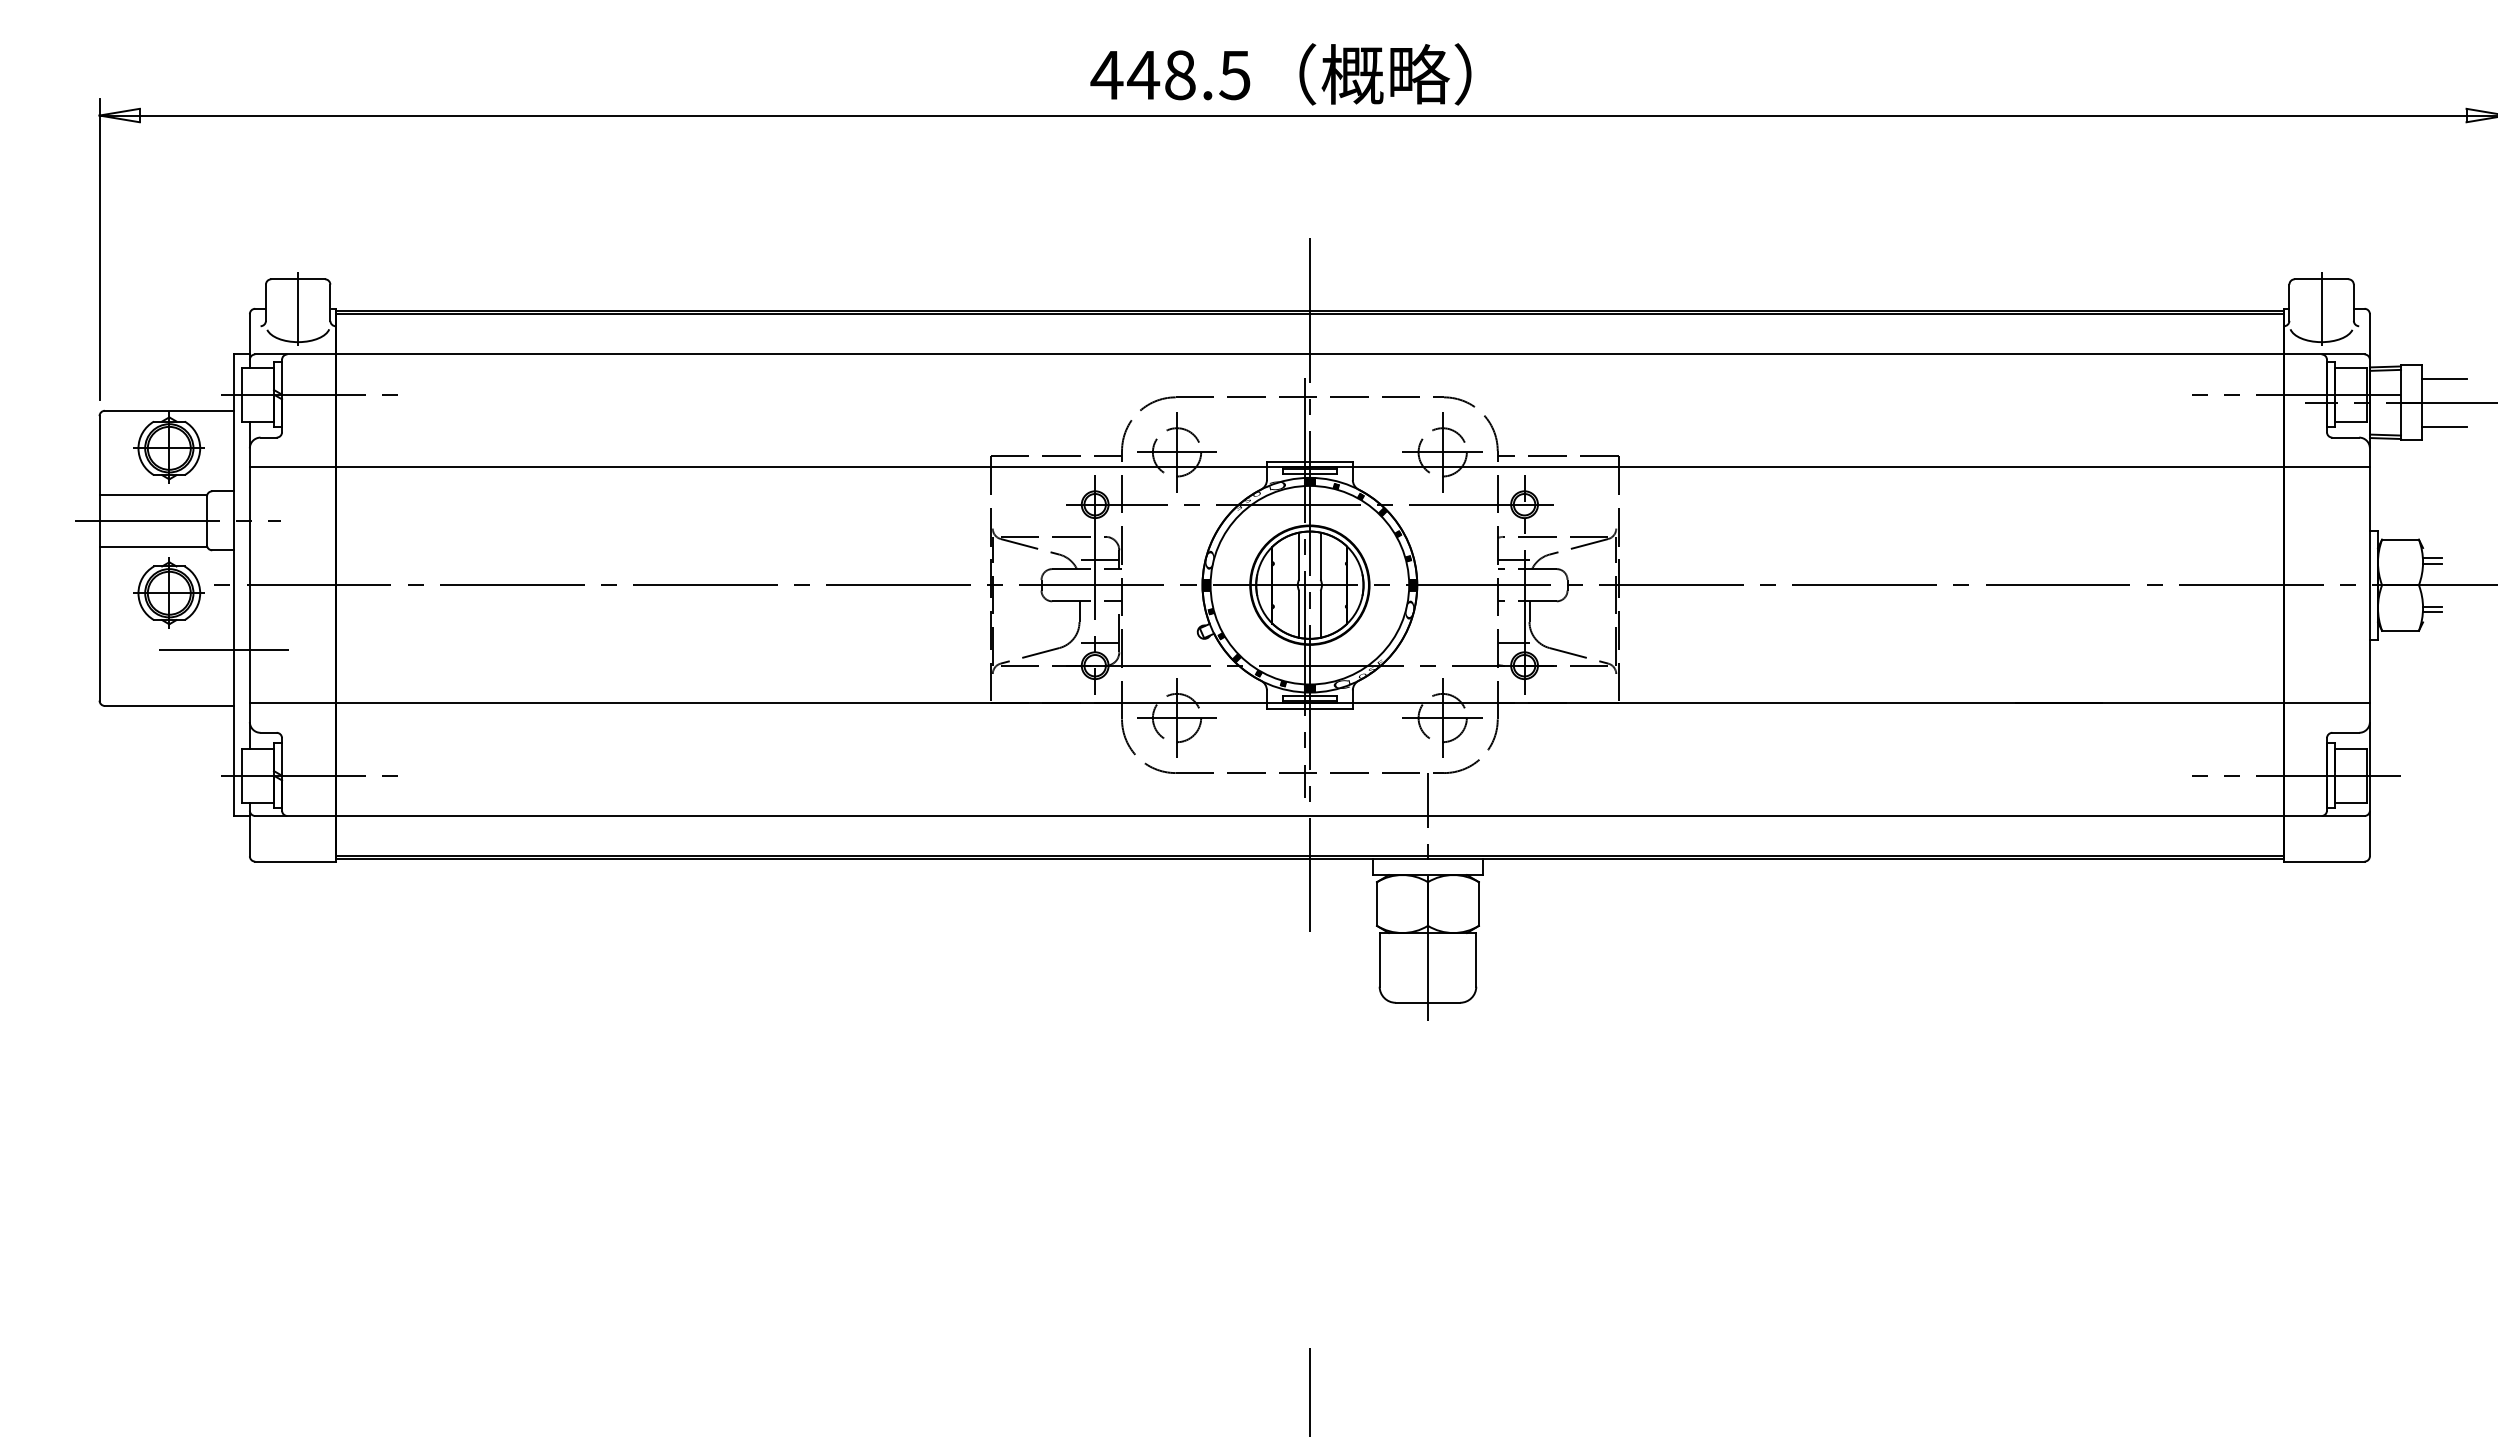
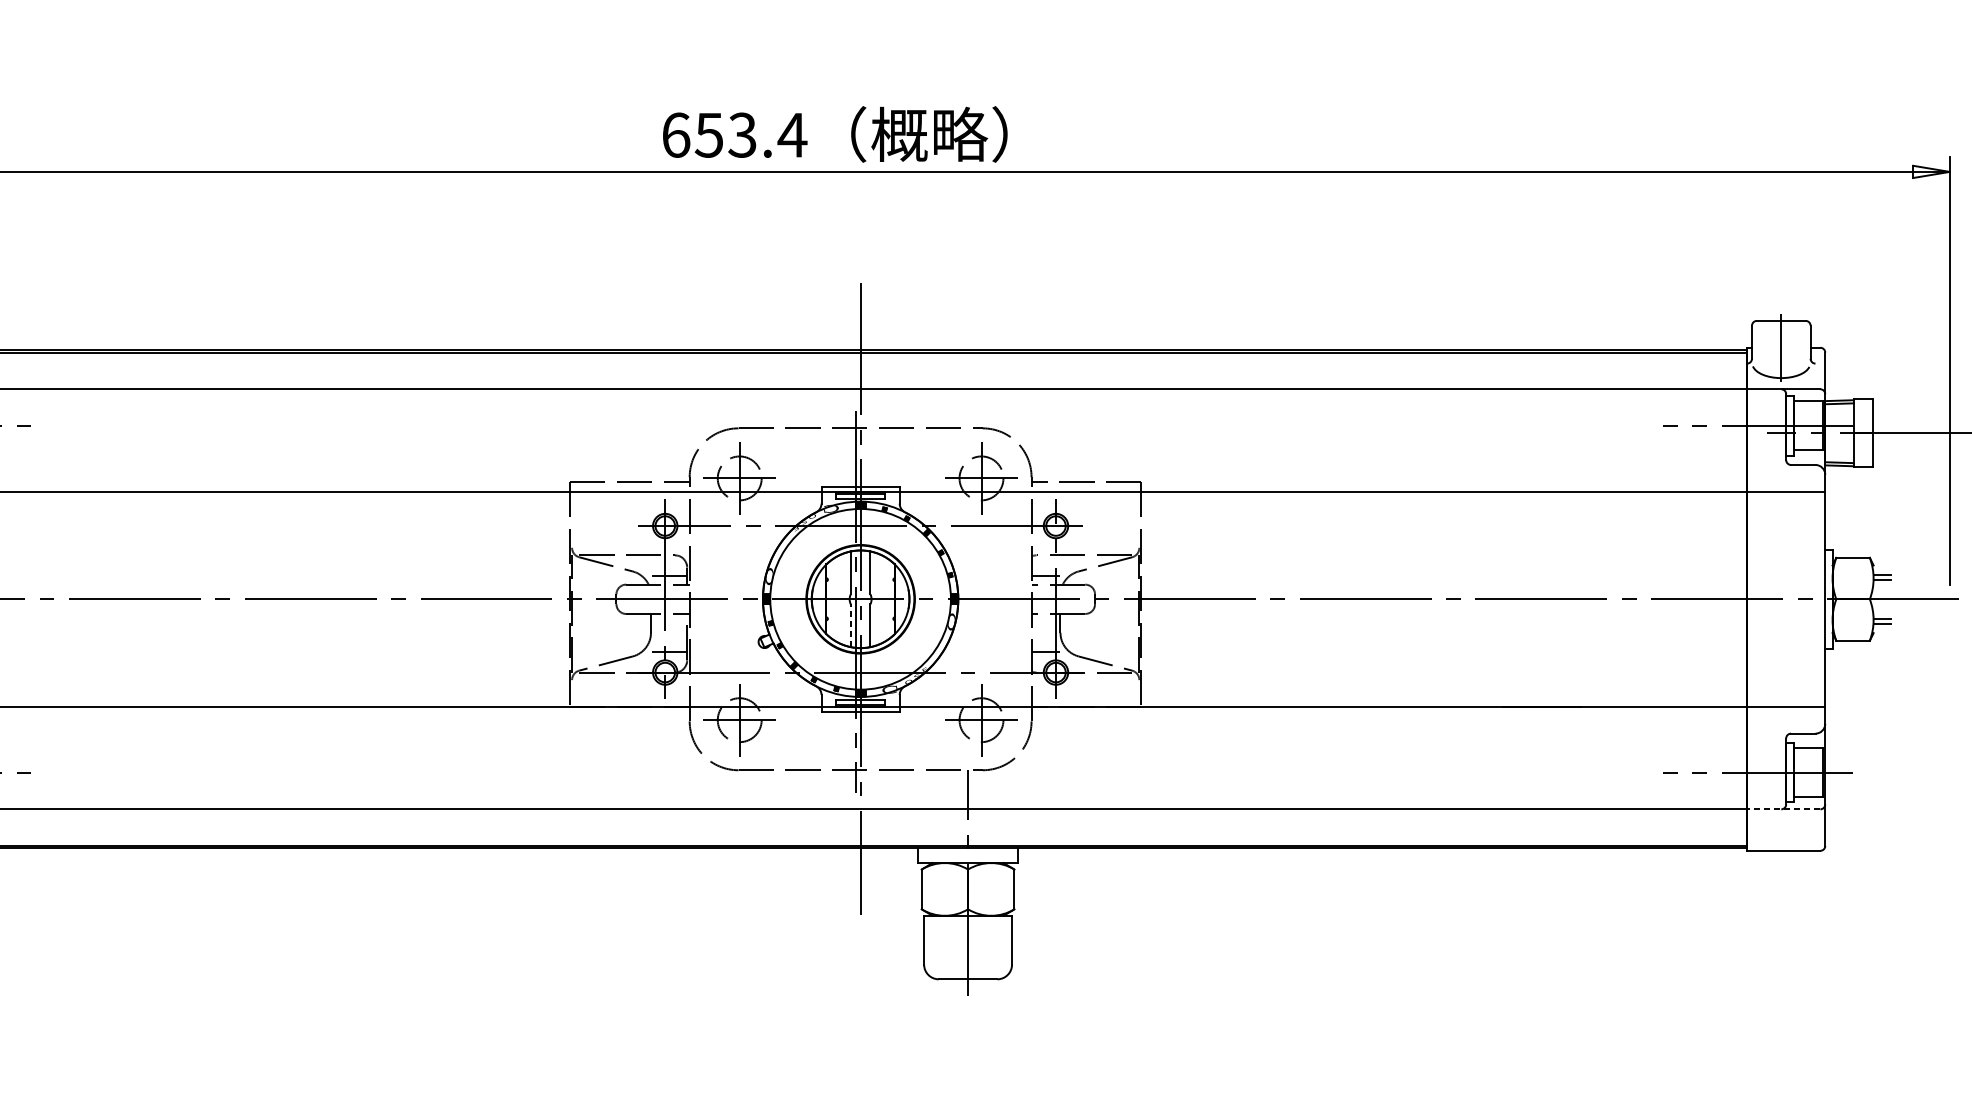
text: (1170, 75) -> (733, 135), 448.5 -> 653.4
line: (2444, 378) -> (1893, 411), removed
line: (2444, 426) -> (1893, 454), removed
line: (1299, 614) -> (851, 625), solid -> dashed
line: (2323, 816) -> (1783, 809), solid -> dashed

